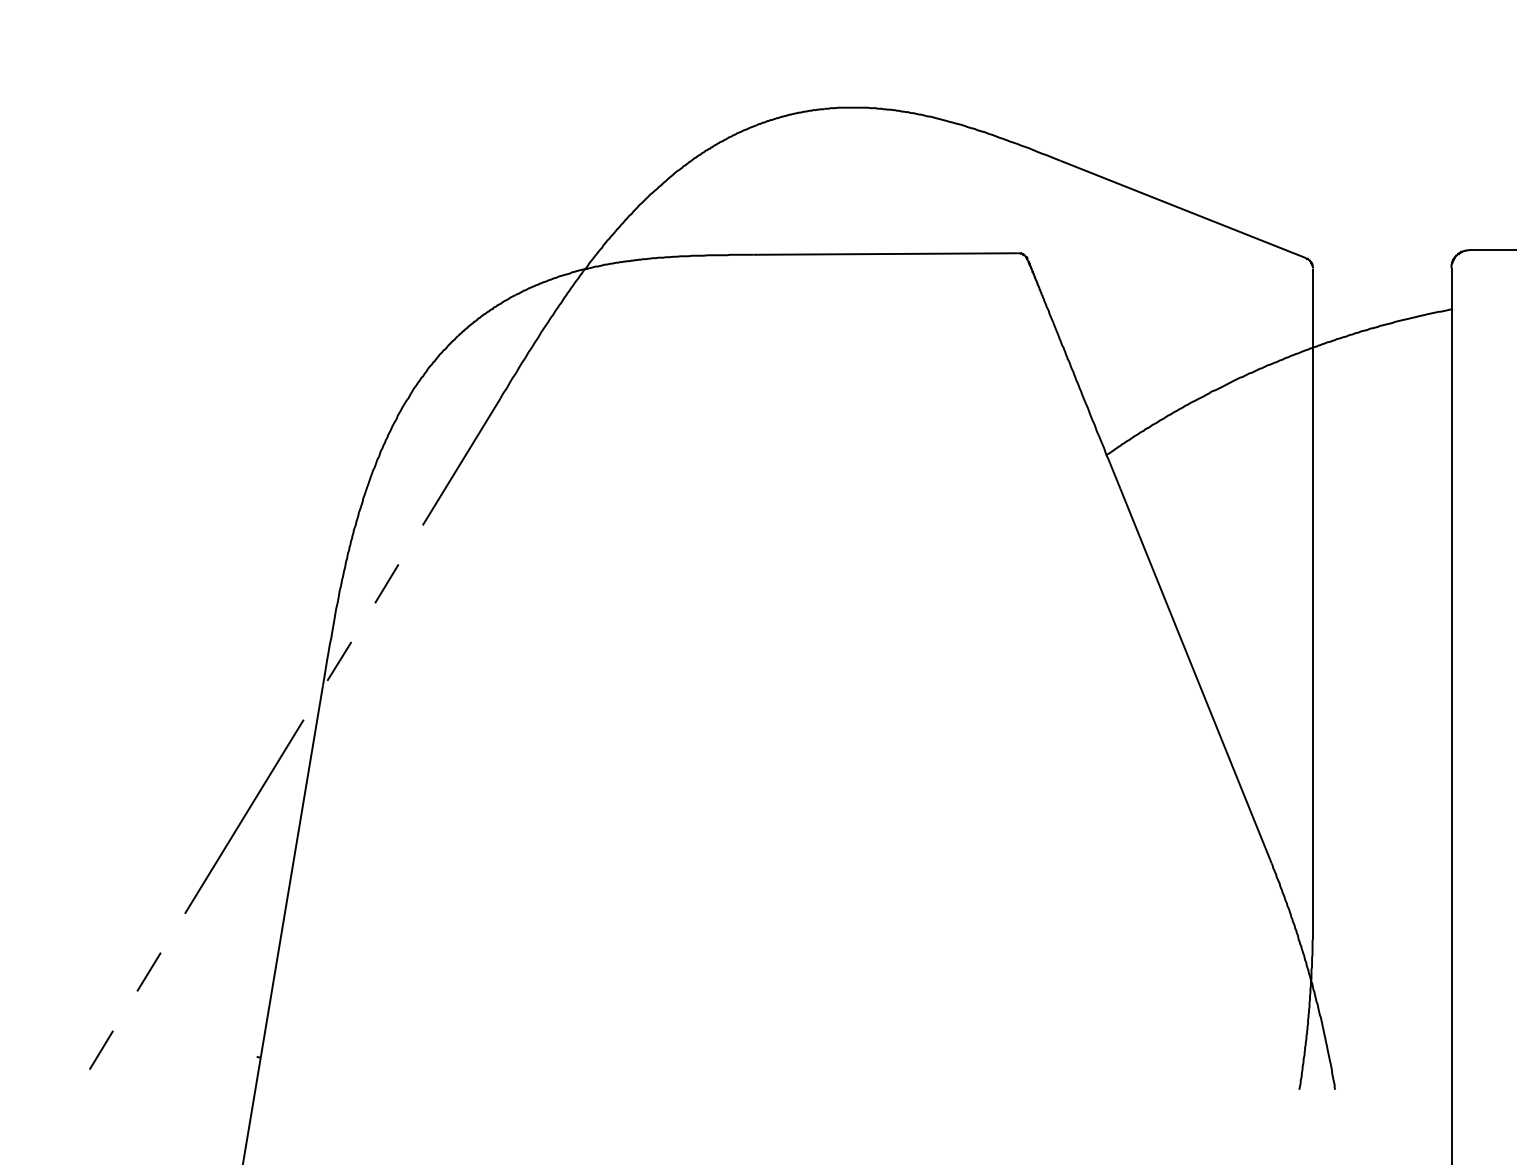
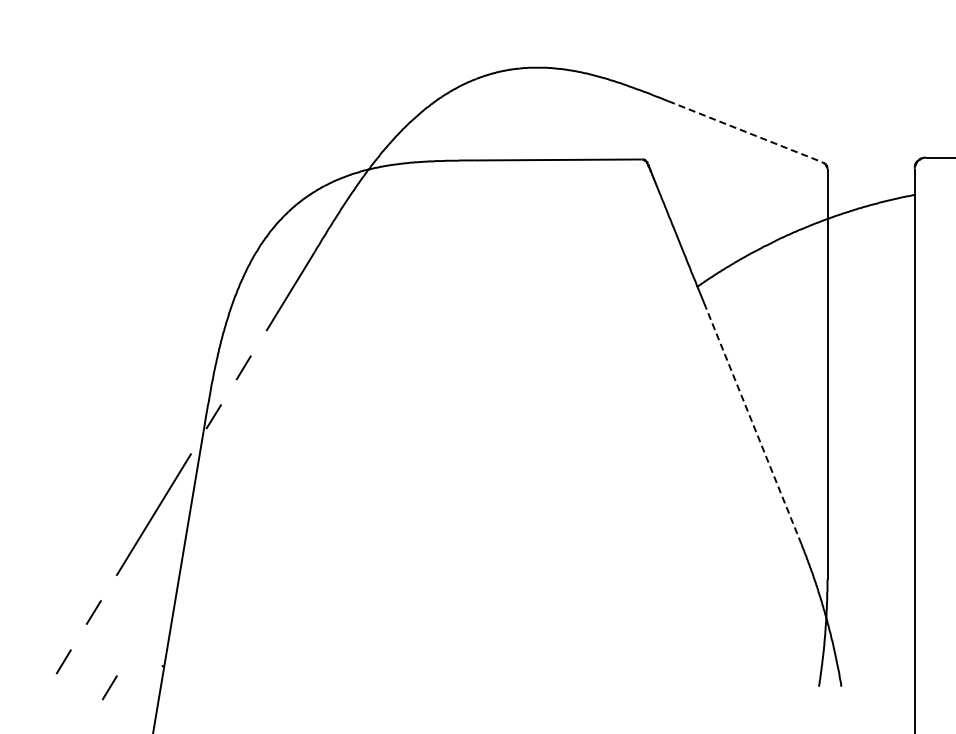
line: (1184, 210) -> (746, 132), solid -> dashed
line: (1195, 675) -> (753, 425), solid -> dashed
line: (173, 1091) -> (109, 687), added

